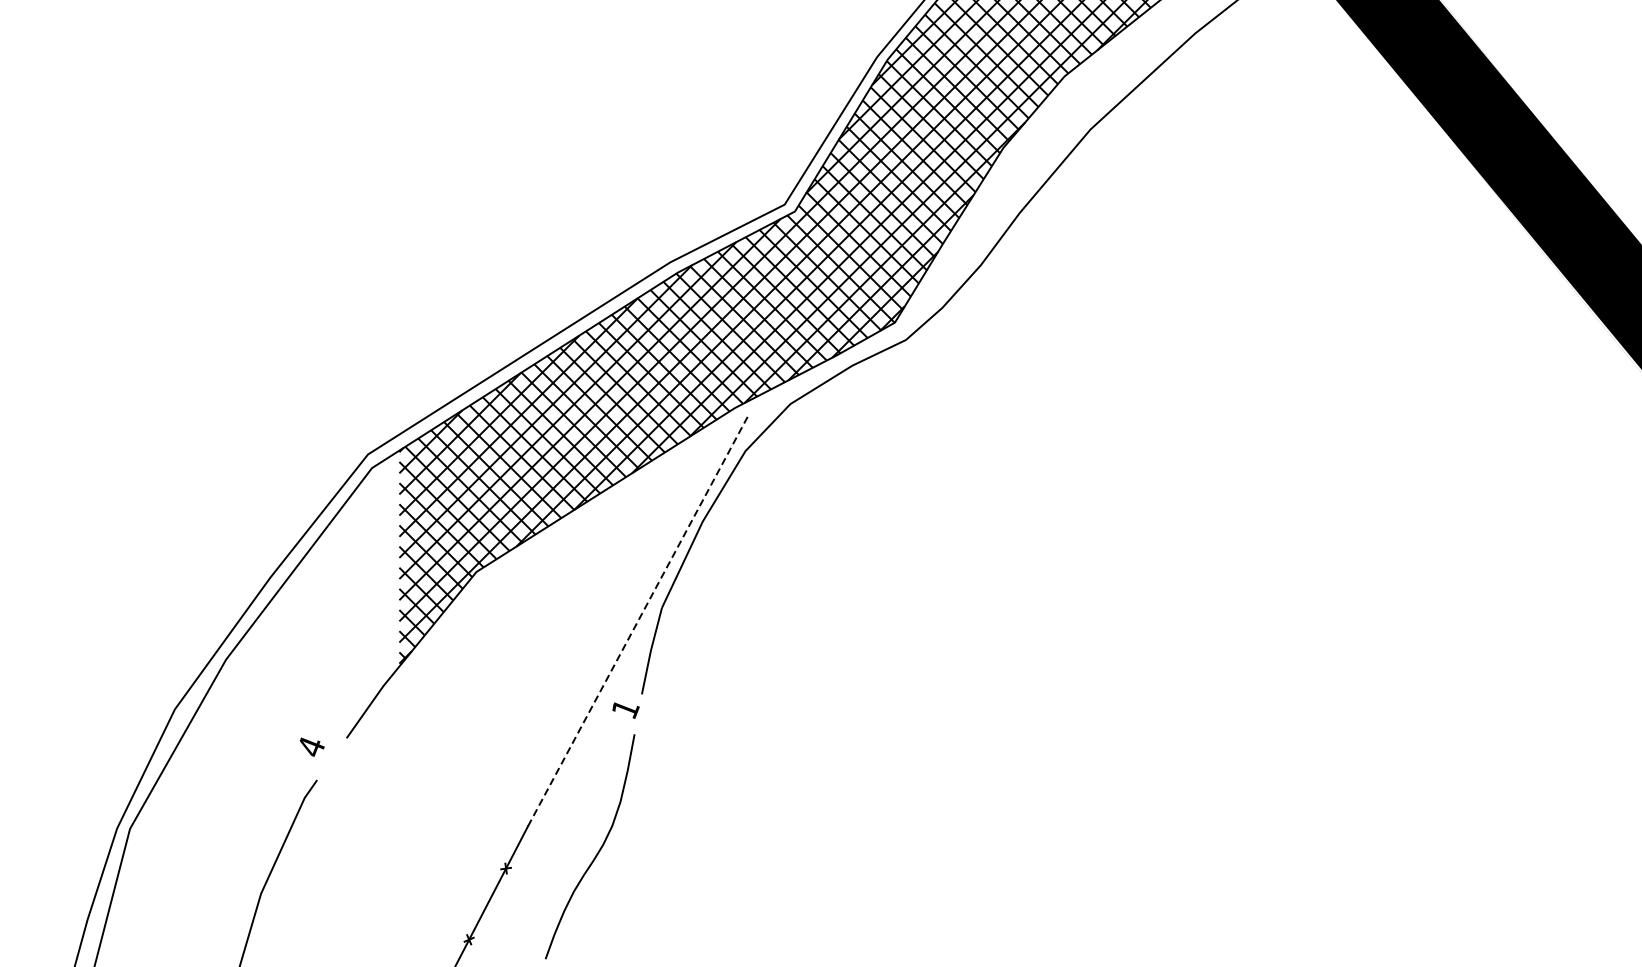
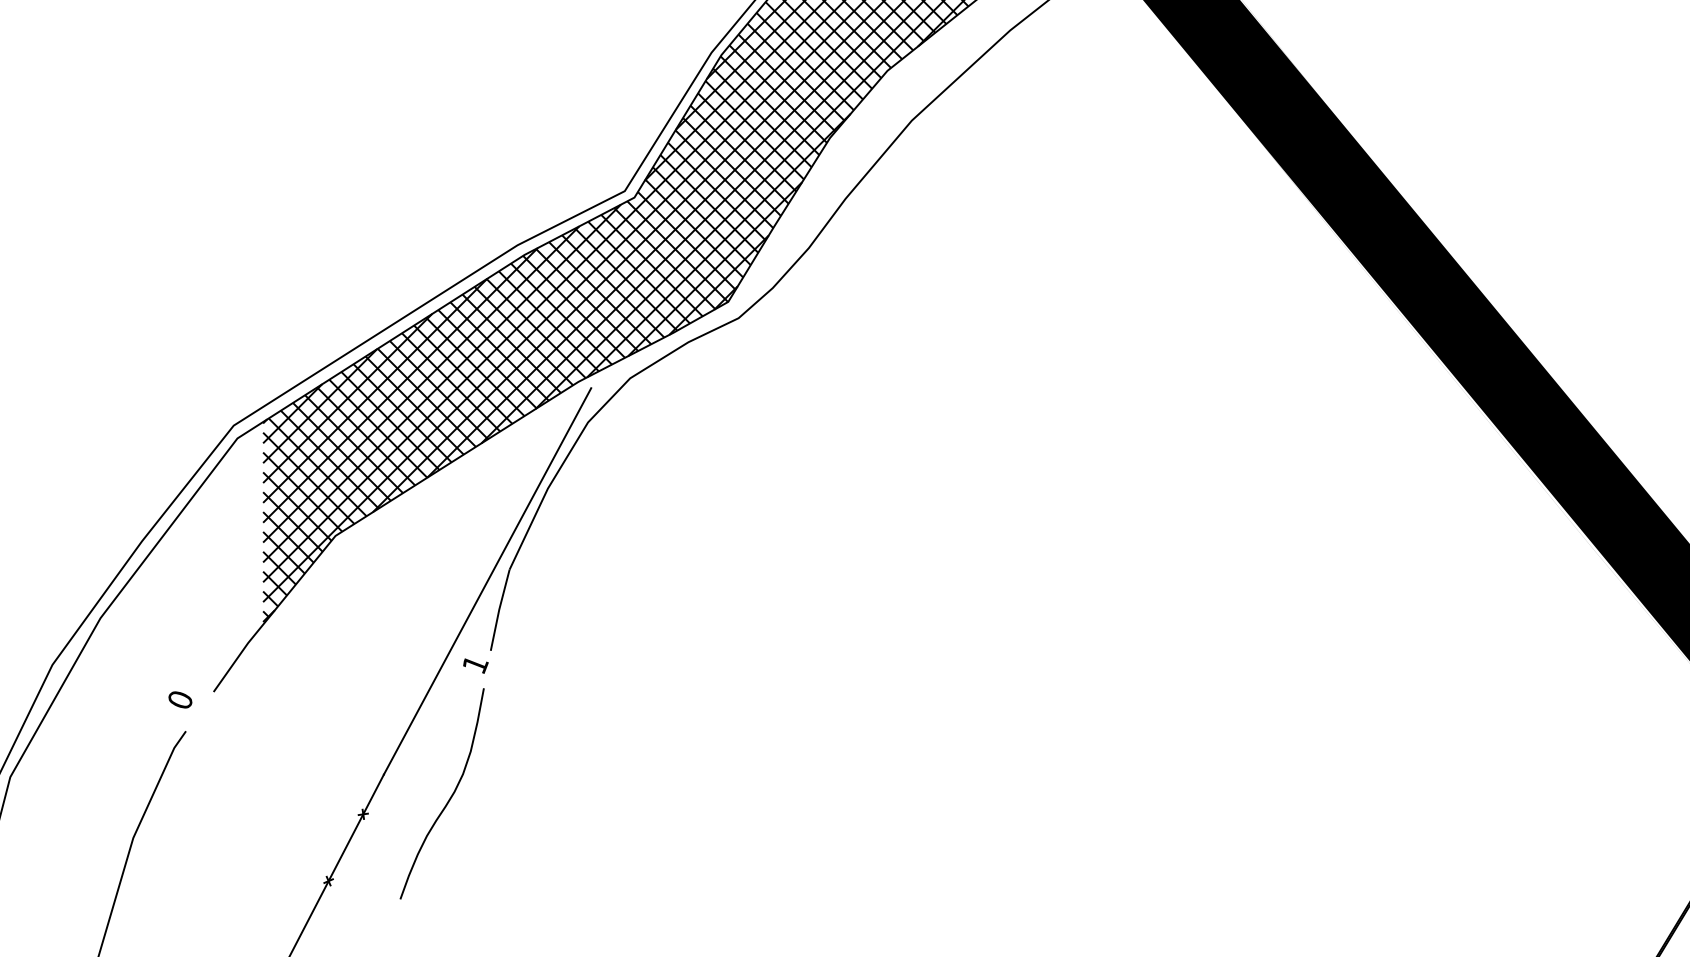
line: (638, 619) -> (487, 580), dashed -> solid
text: (311, 747) -> (180, 700), 4 -> 0

